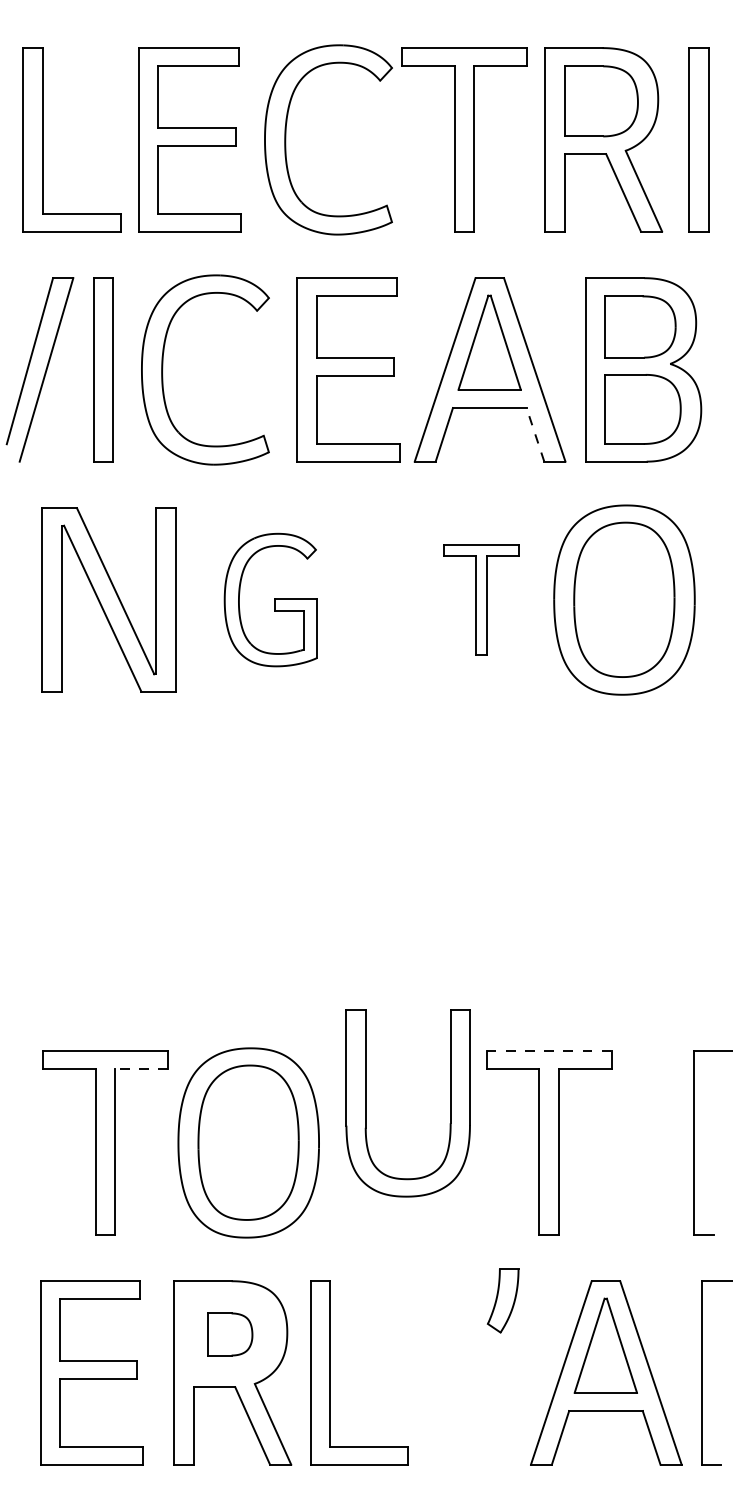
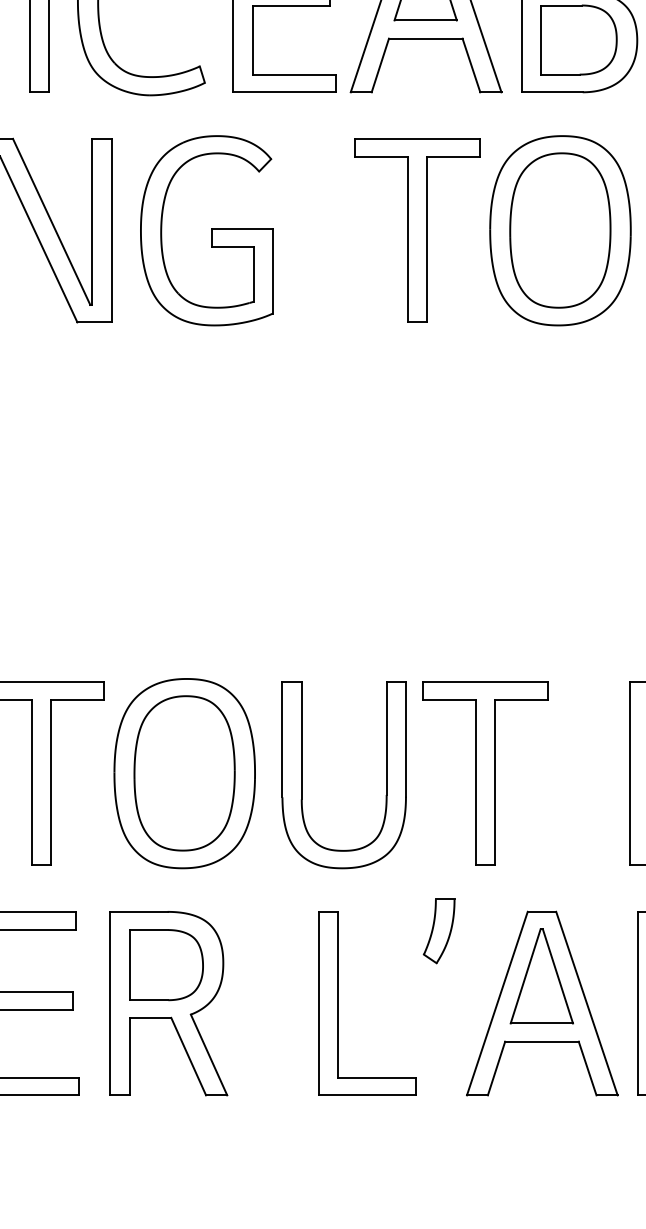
line: (535, 434) -> (471, 65), dashed -> solid
part: (270, 599) -> (206, 230), size x1.43
part: (481, 599) -> (417, 230), size x1.67
line: (549, 1051) -> (485, 682), dashed -> solid
line: (141, 1069) -> (77, 700), dashed -> solid
part: (366, 1103) -> (302, 775), moved
part: (230, 1334) -> (166, 965), size x1.67
part: (330, 1372) -> (338, 1003), moved

